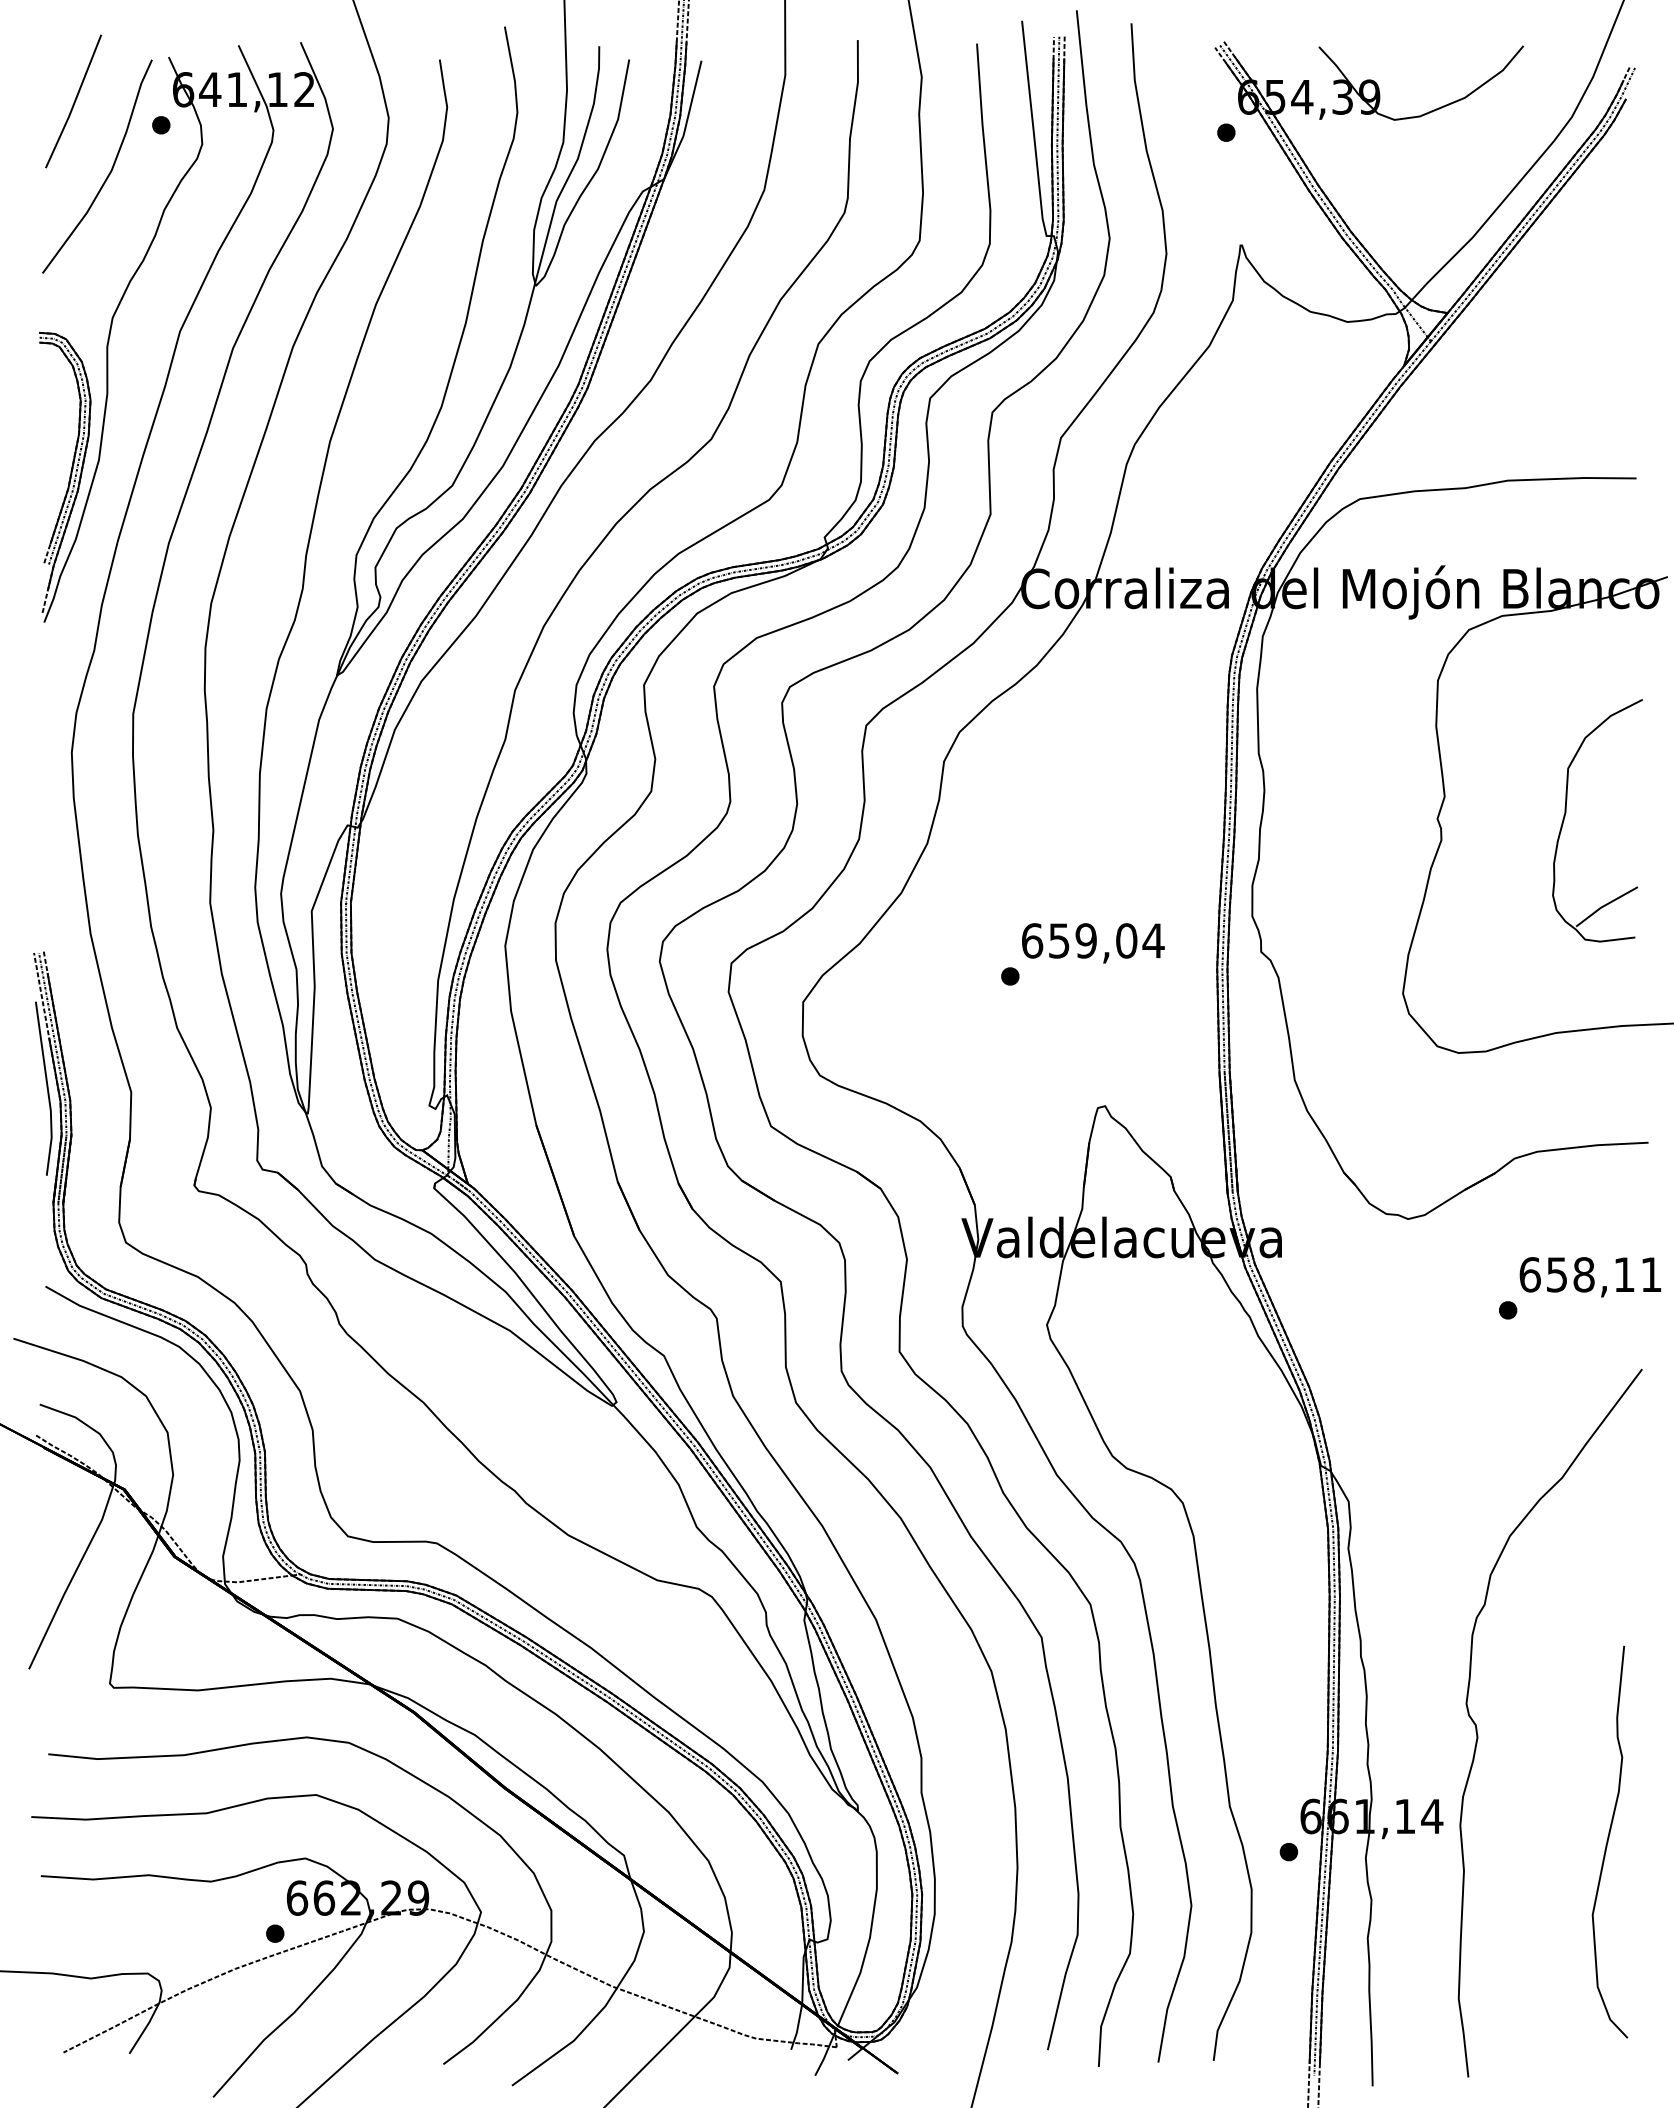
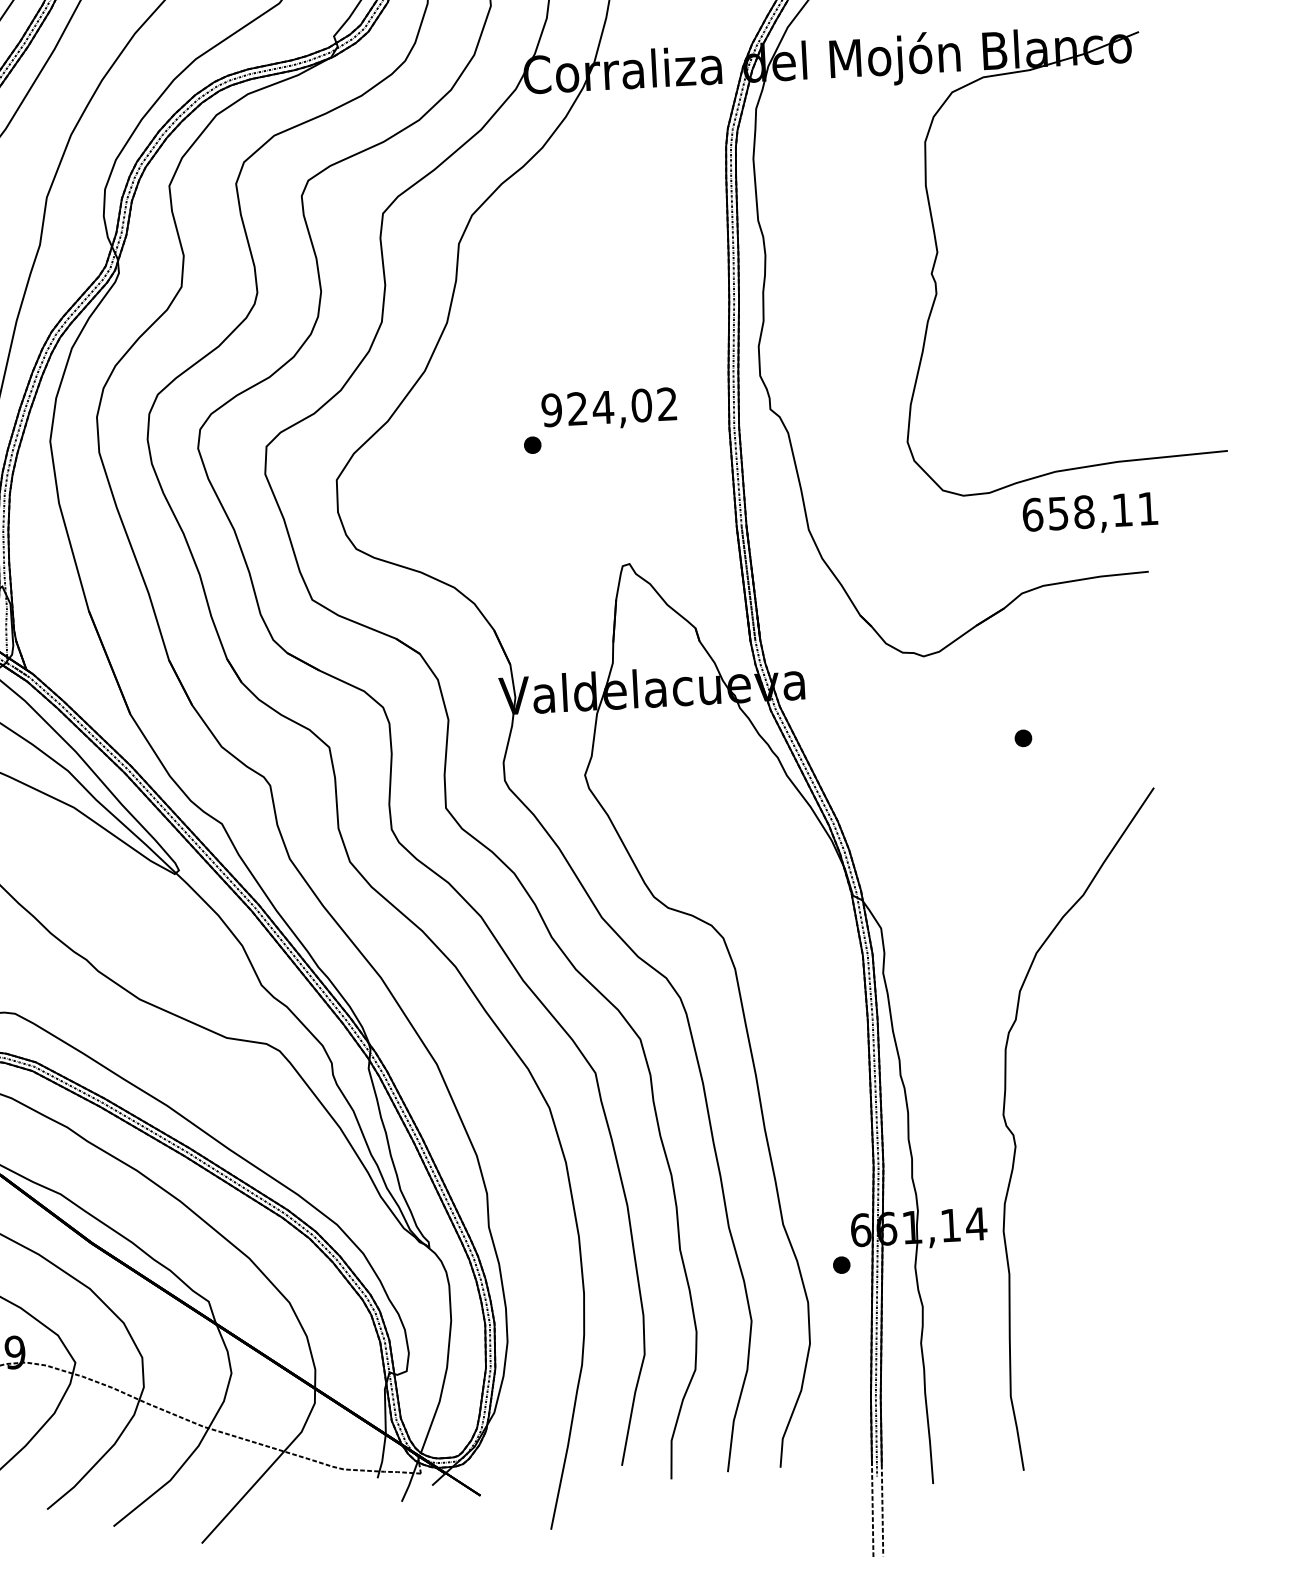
part: (1566, 813) -> (1054, 262), removed
text: (1092, 940) -> (609, 406), 659,04 -> 924,02
text: (1590, 1277) -> (1090, 514), moved
curve: (1608, 1841) -> (1145, 1239), removed

